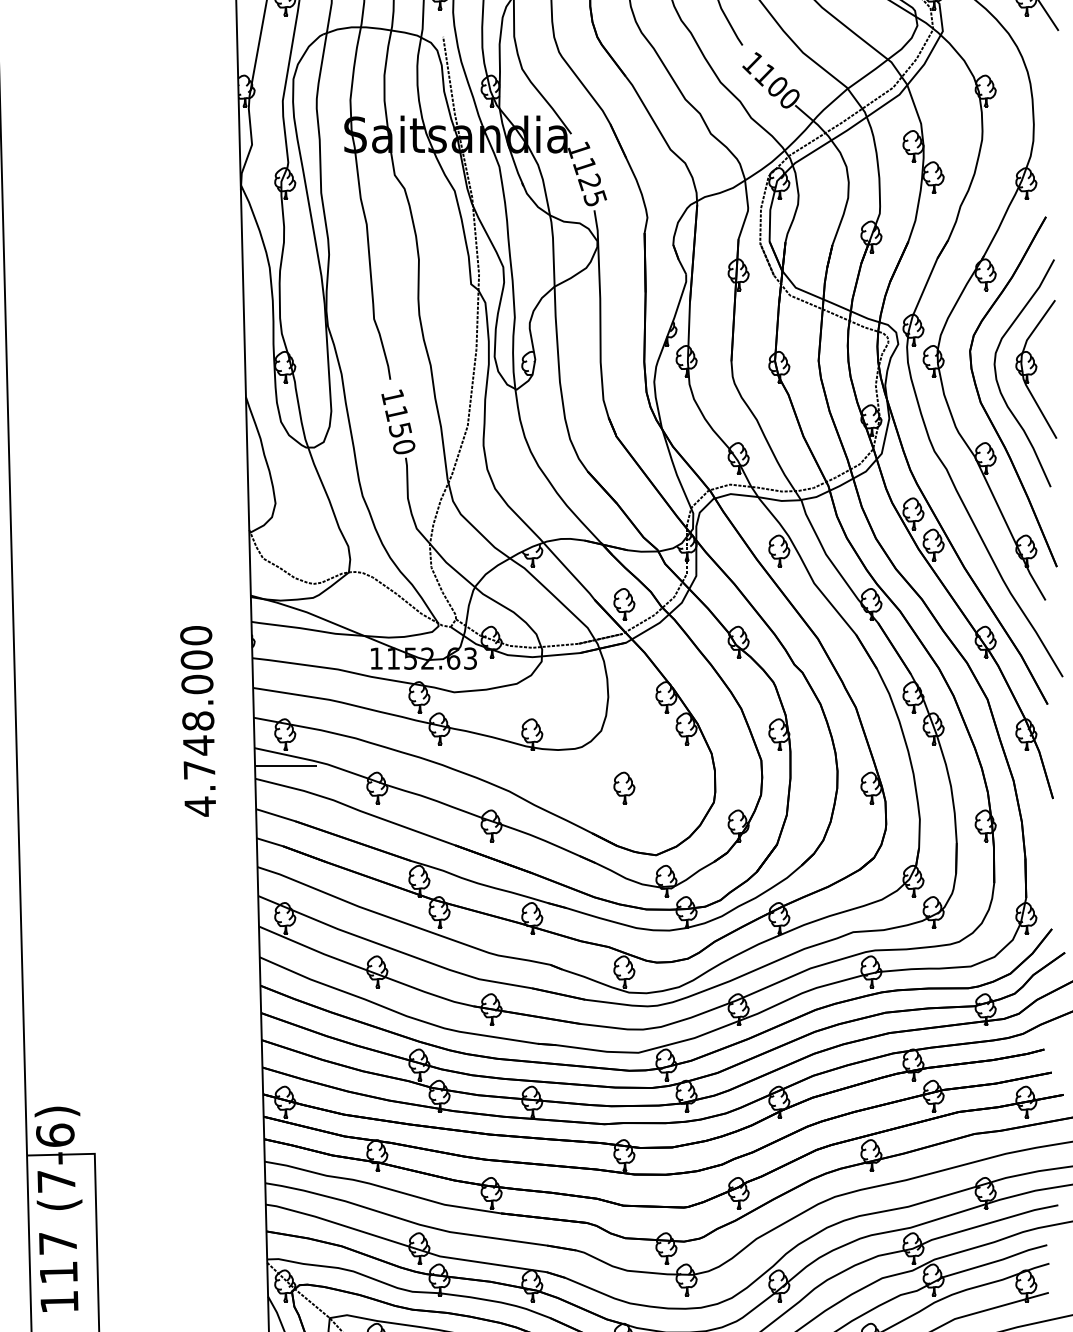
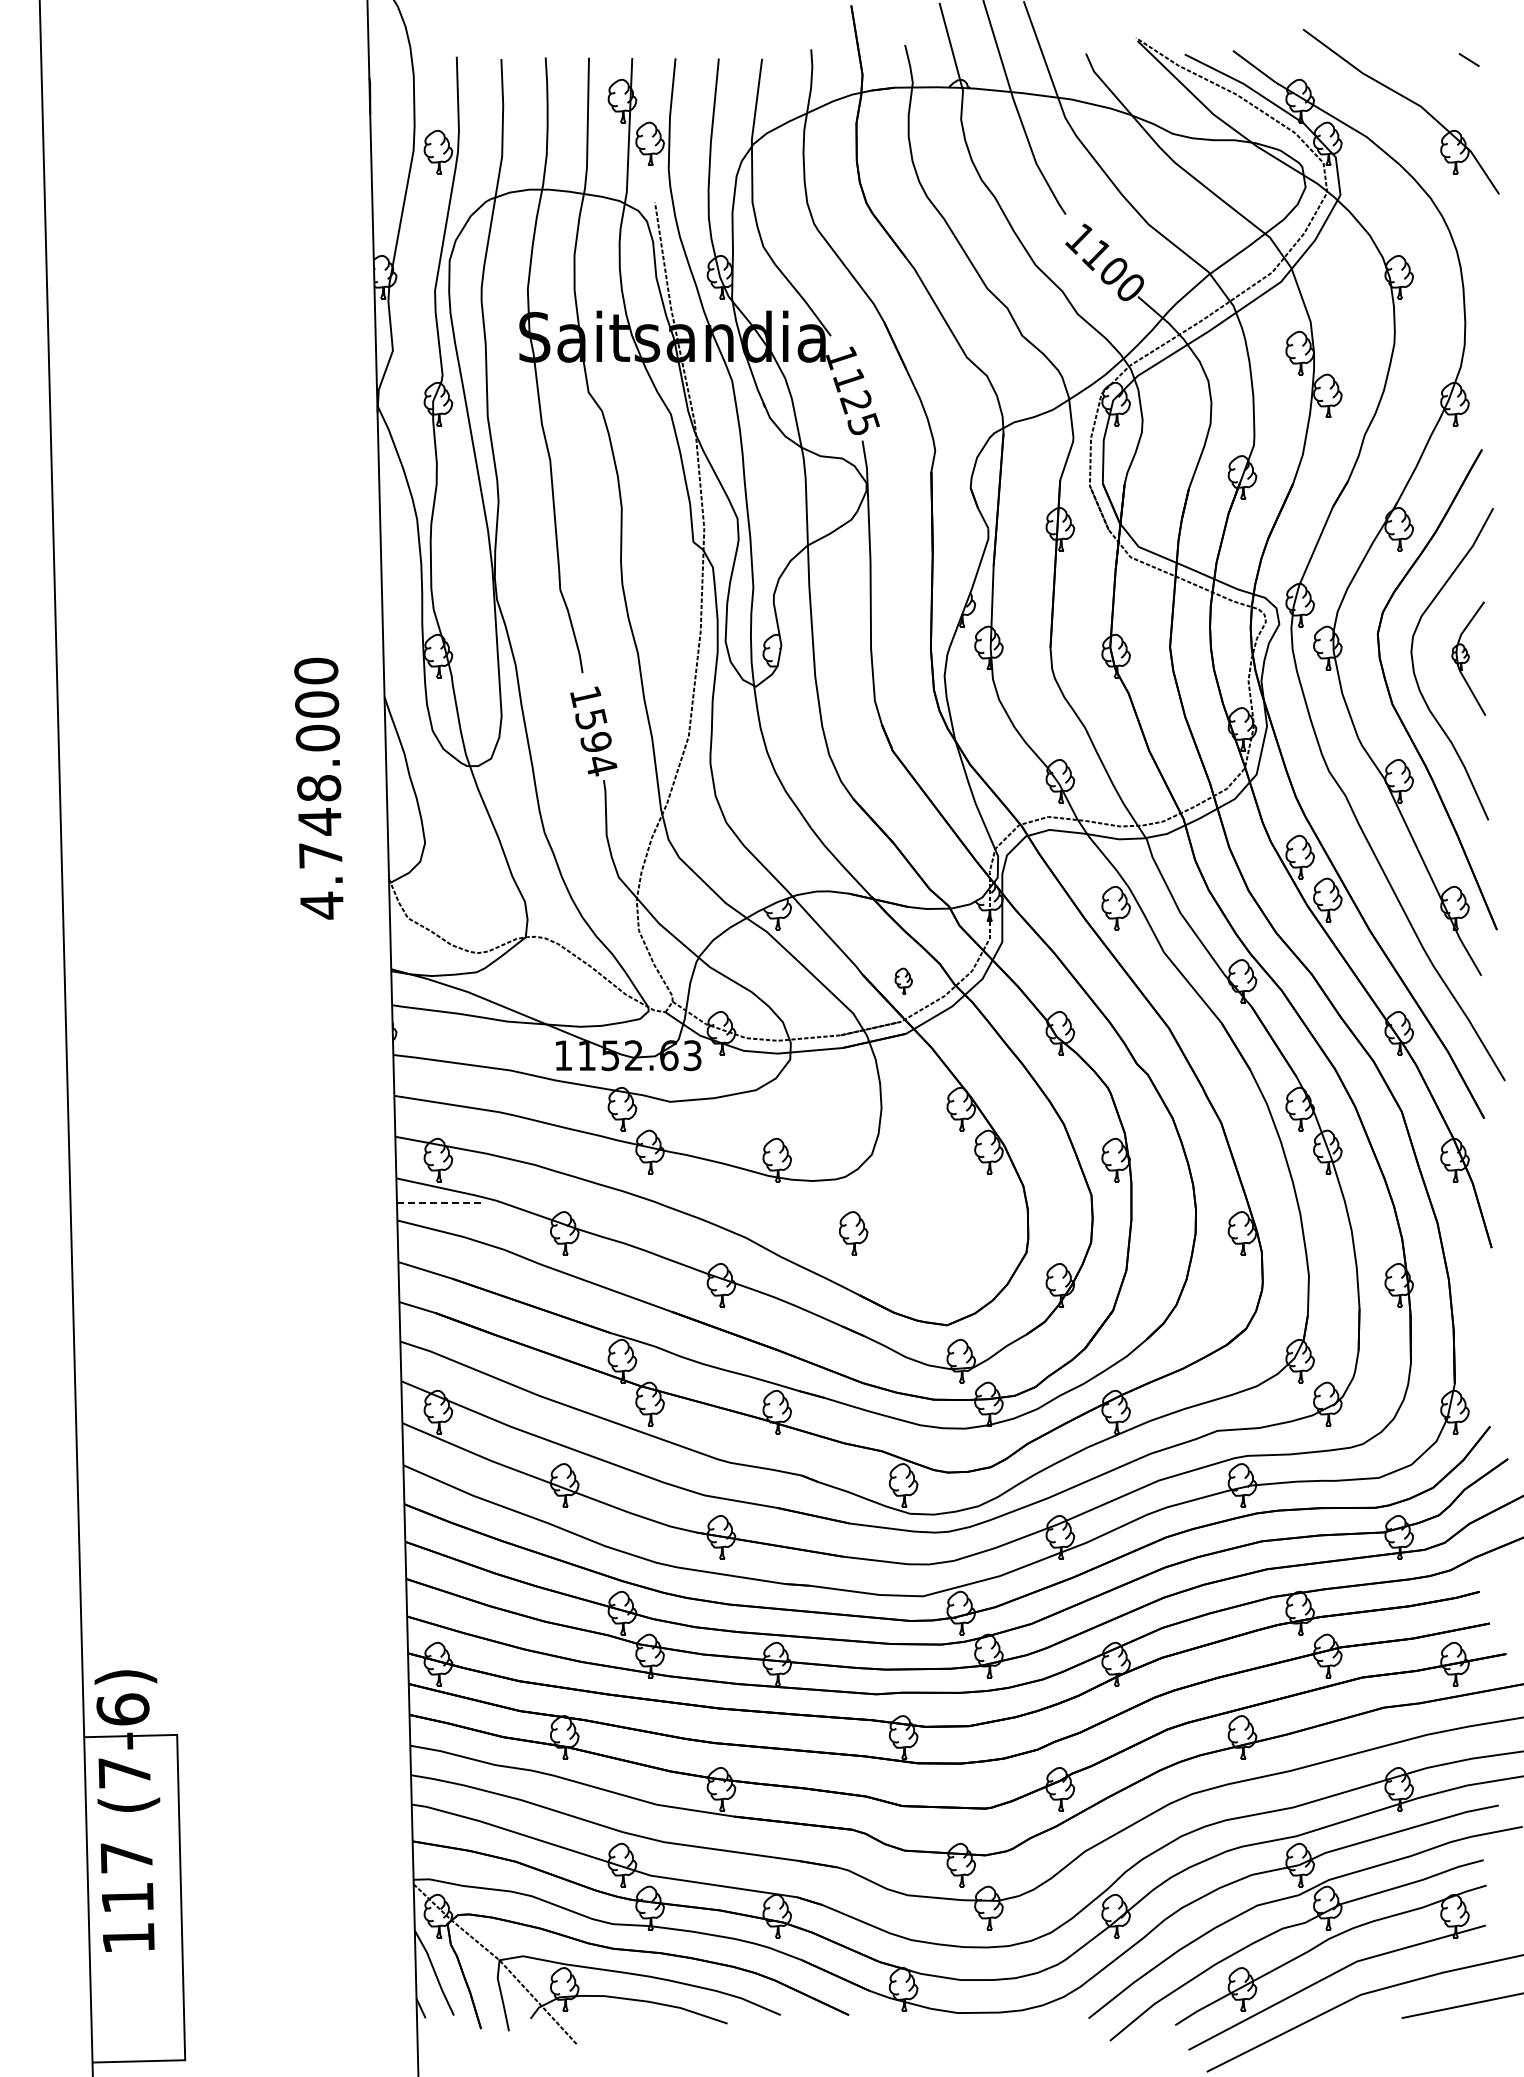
part: (1036, 369) -> (1468, 658), size x0.6
text: (400, 430) -> (596, 742), 1150 -> 1594
part: (624, 604) -> (903, 981), size x0.6
text: (197, 721) -> (318, 788), moved
line: (286, 766) -> (439, 1203), solid -> dashed
part: (624, 788) -> (853, 1233), moved

